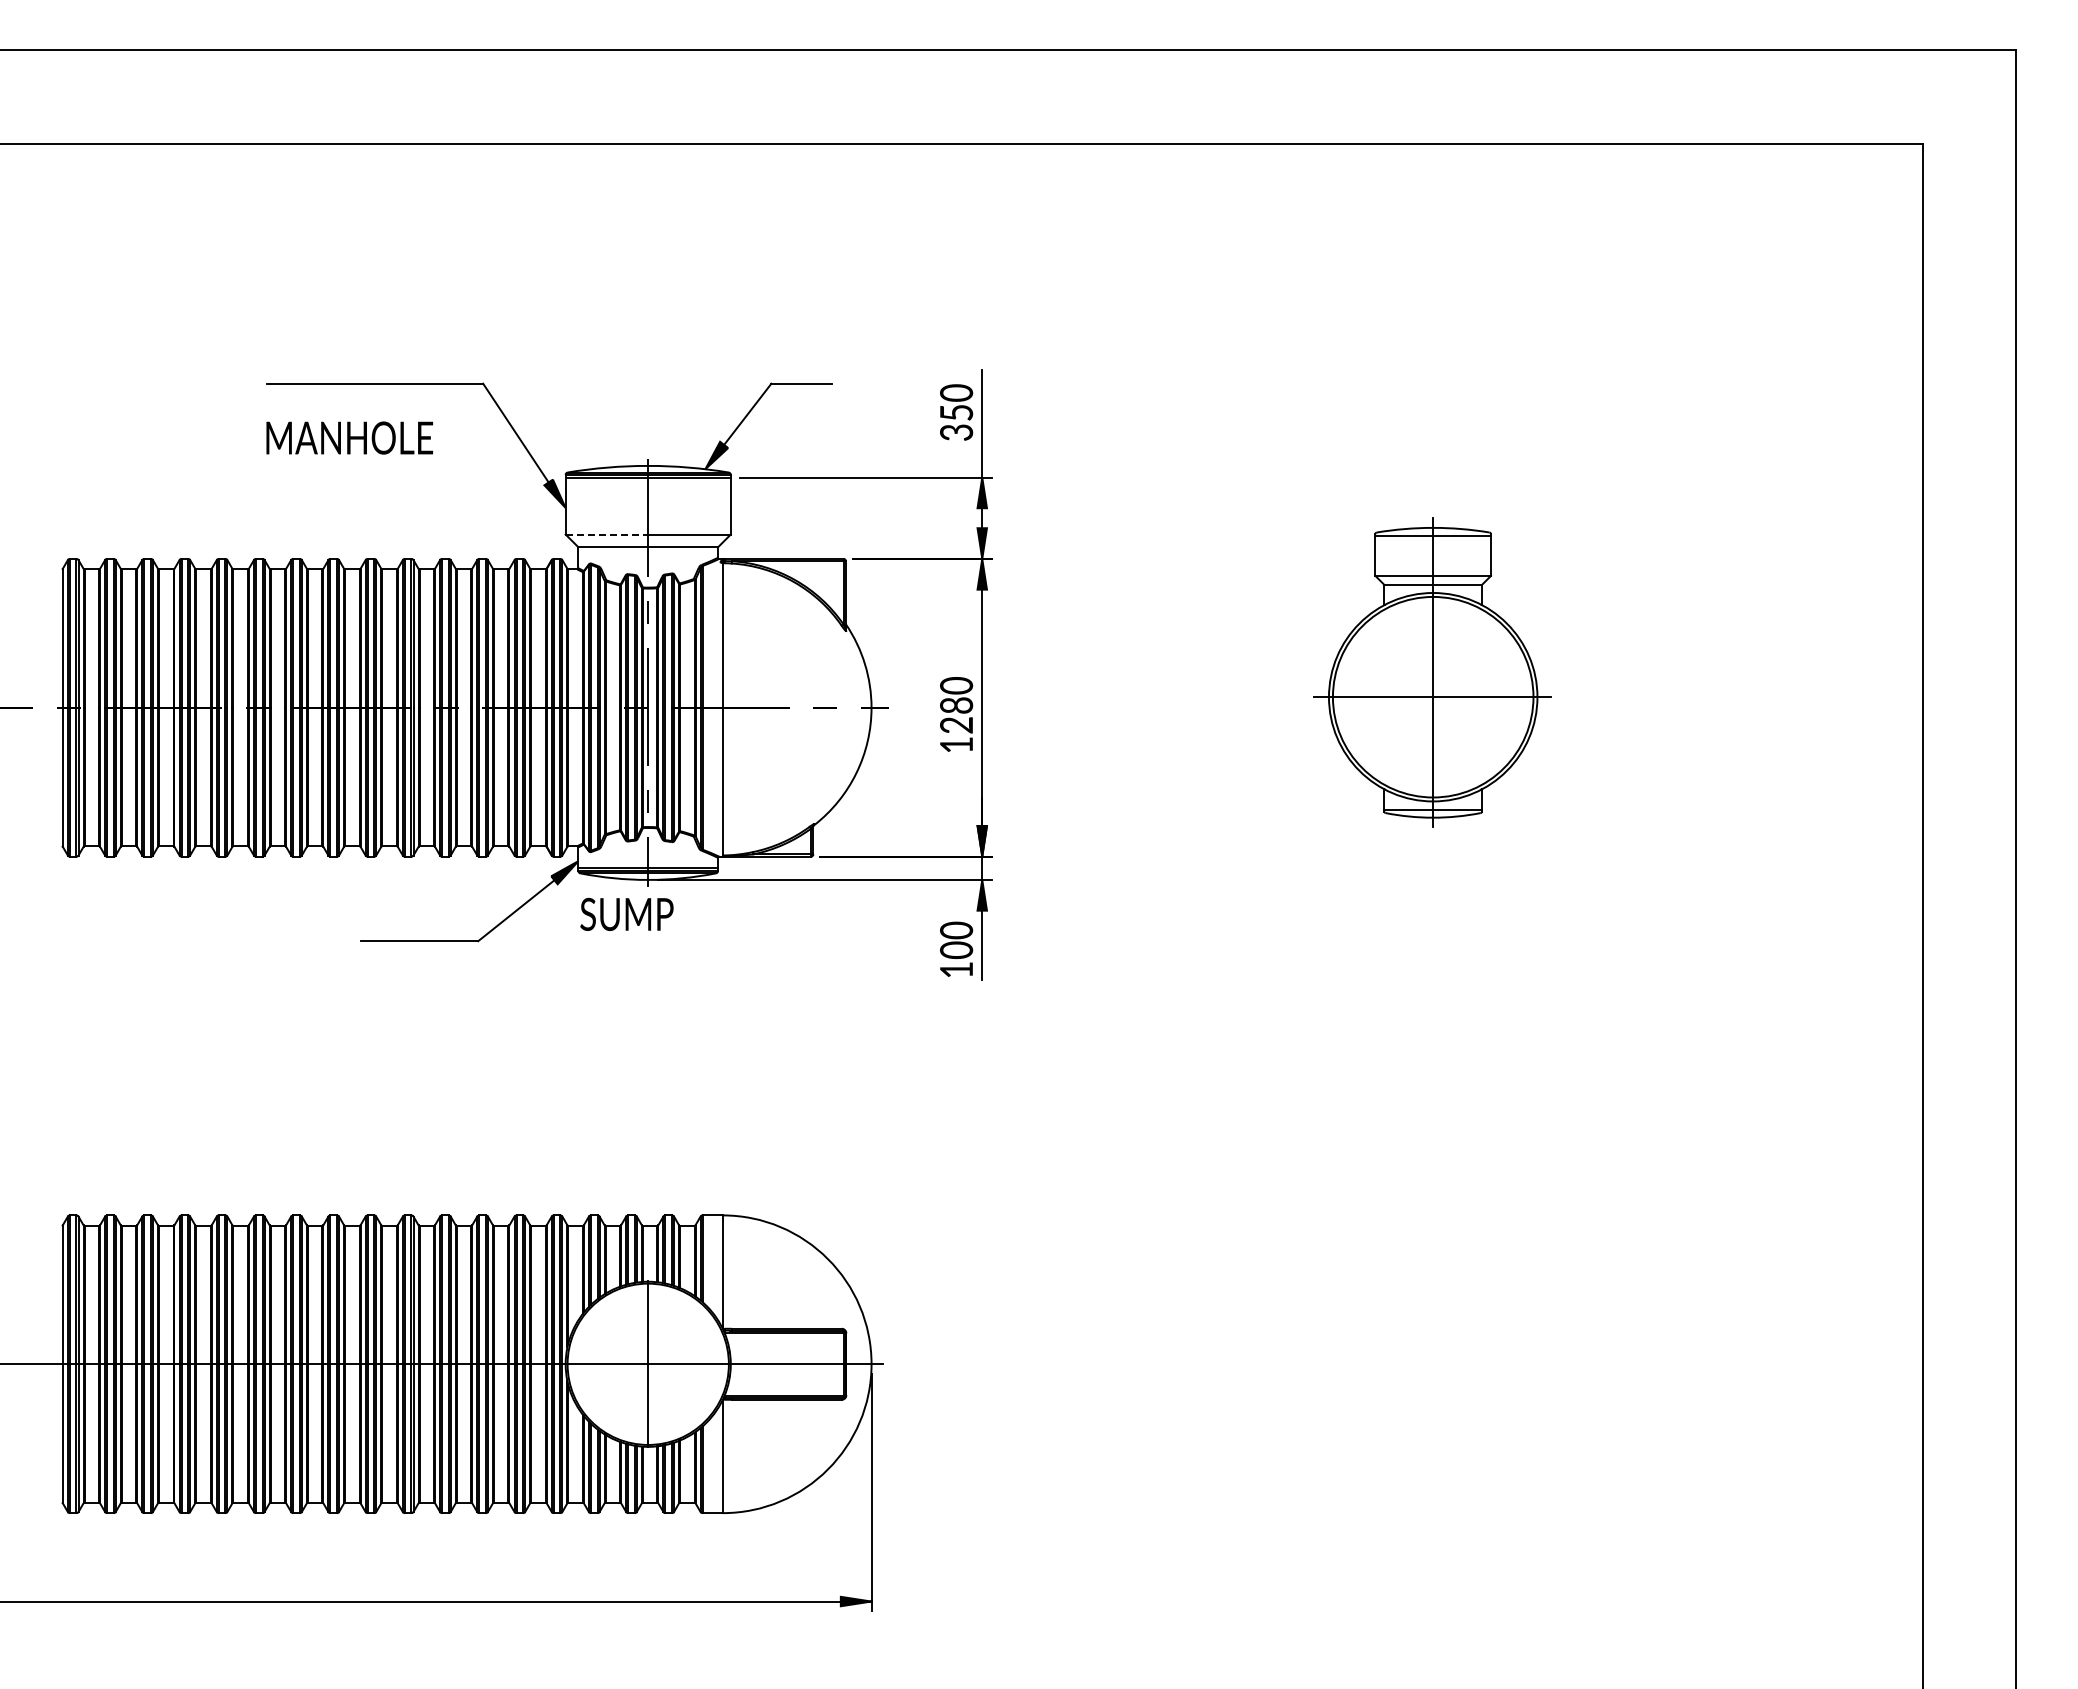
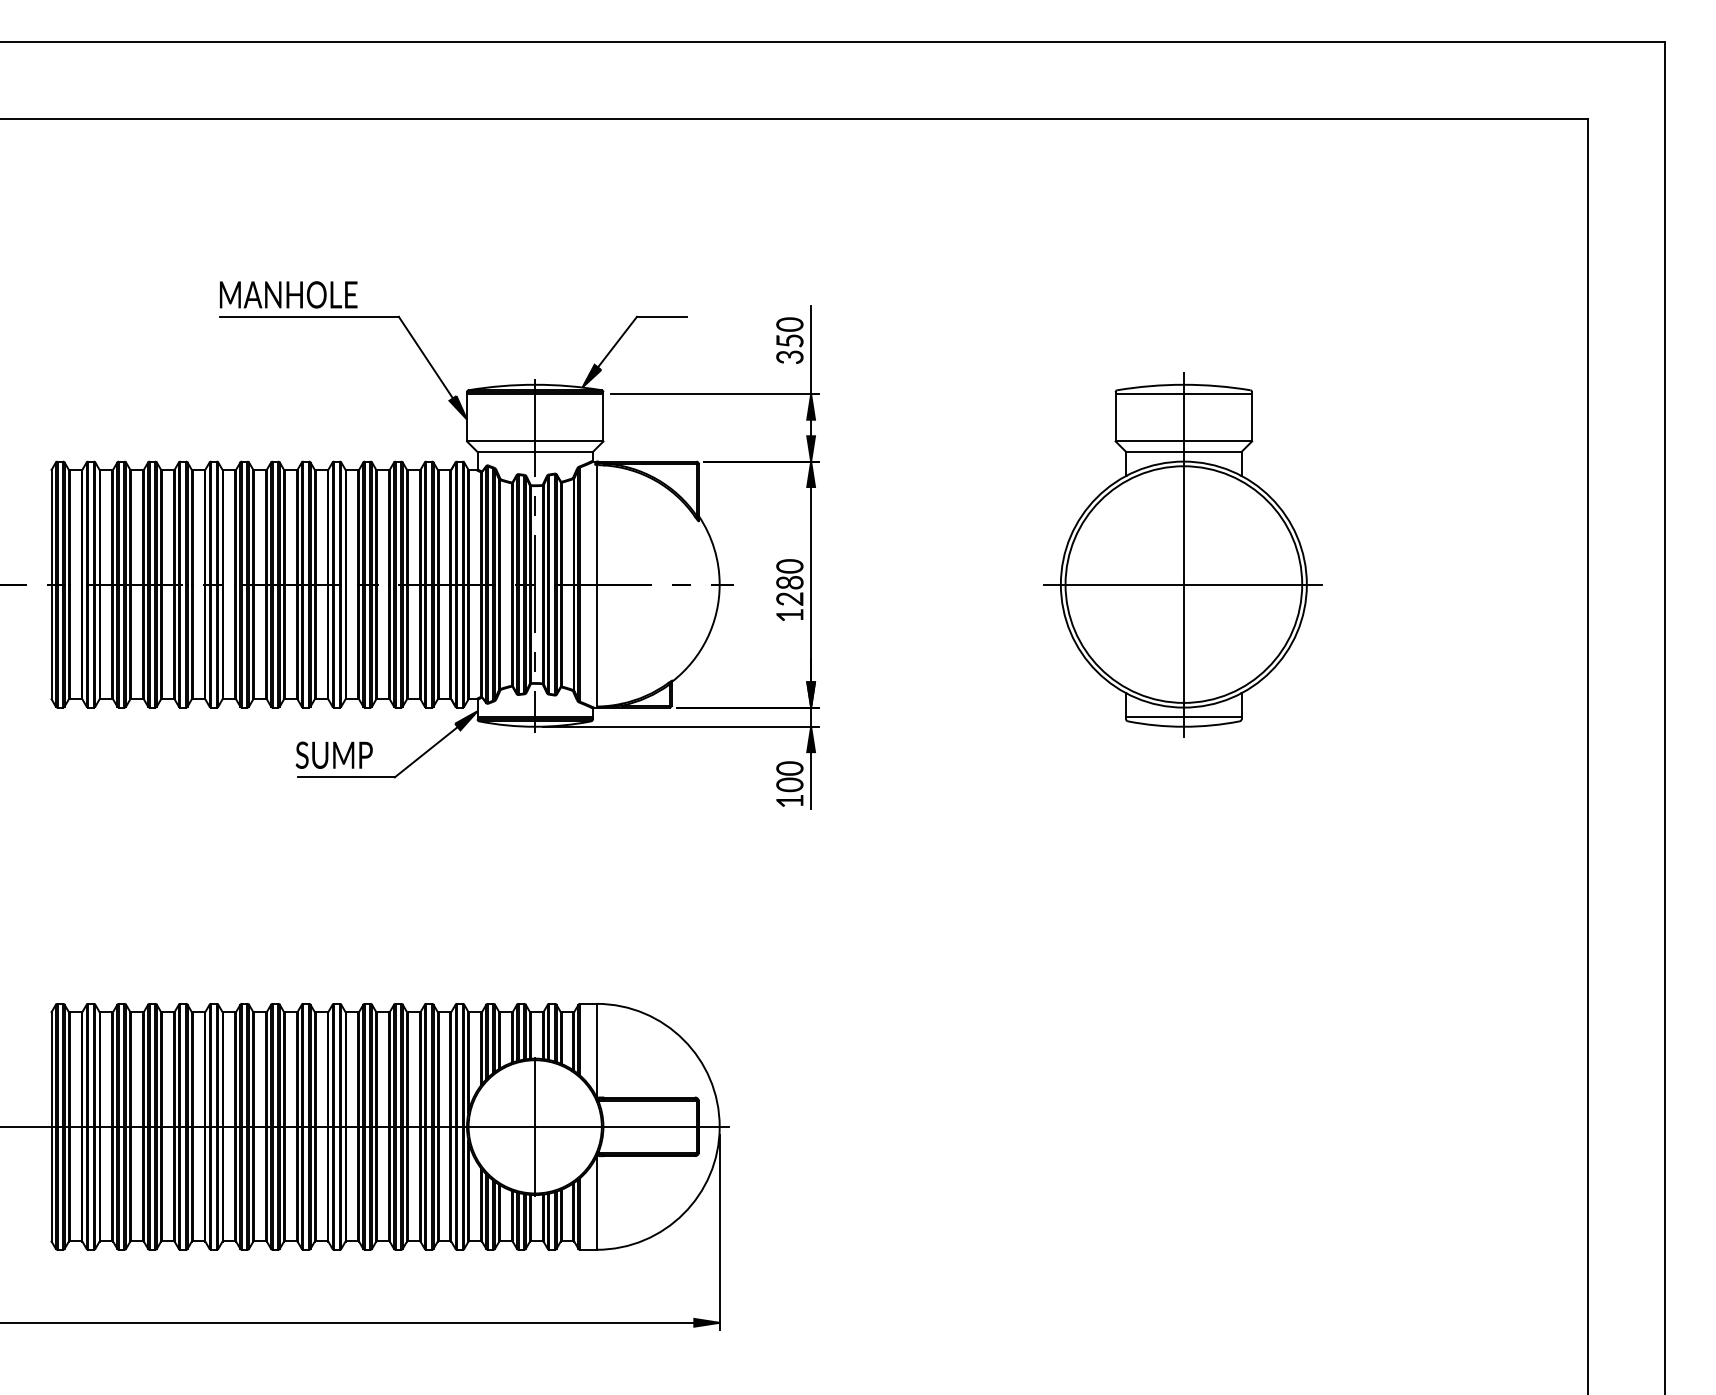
text: (349, 437) -> (288, 294), moved
line: (607, 534) -> (501, 441), dashed -> solid
part: (1432, 672) -> (1183, 555), size x1.43
text: (626, 913) -> (333, 754), moved

